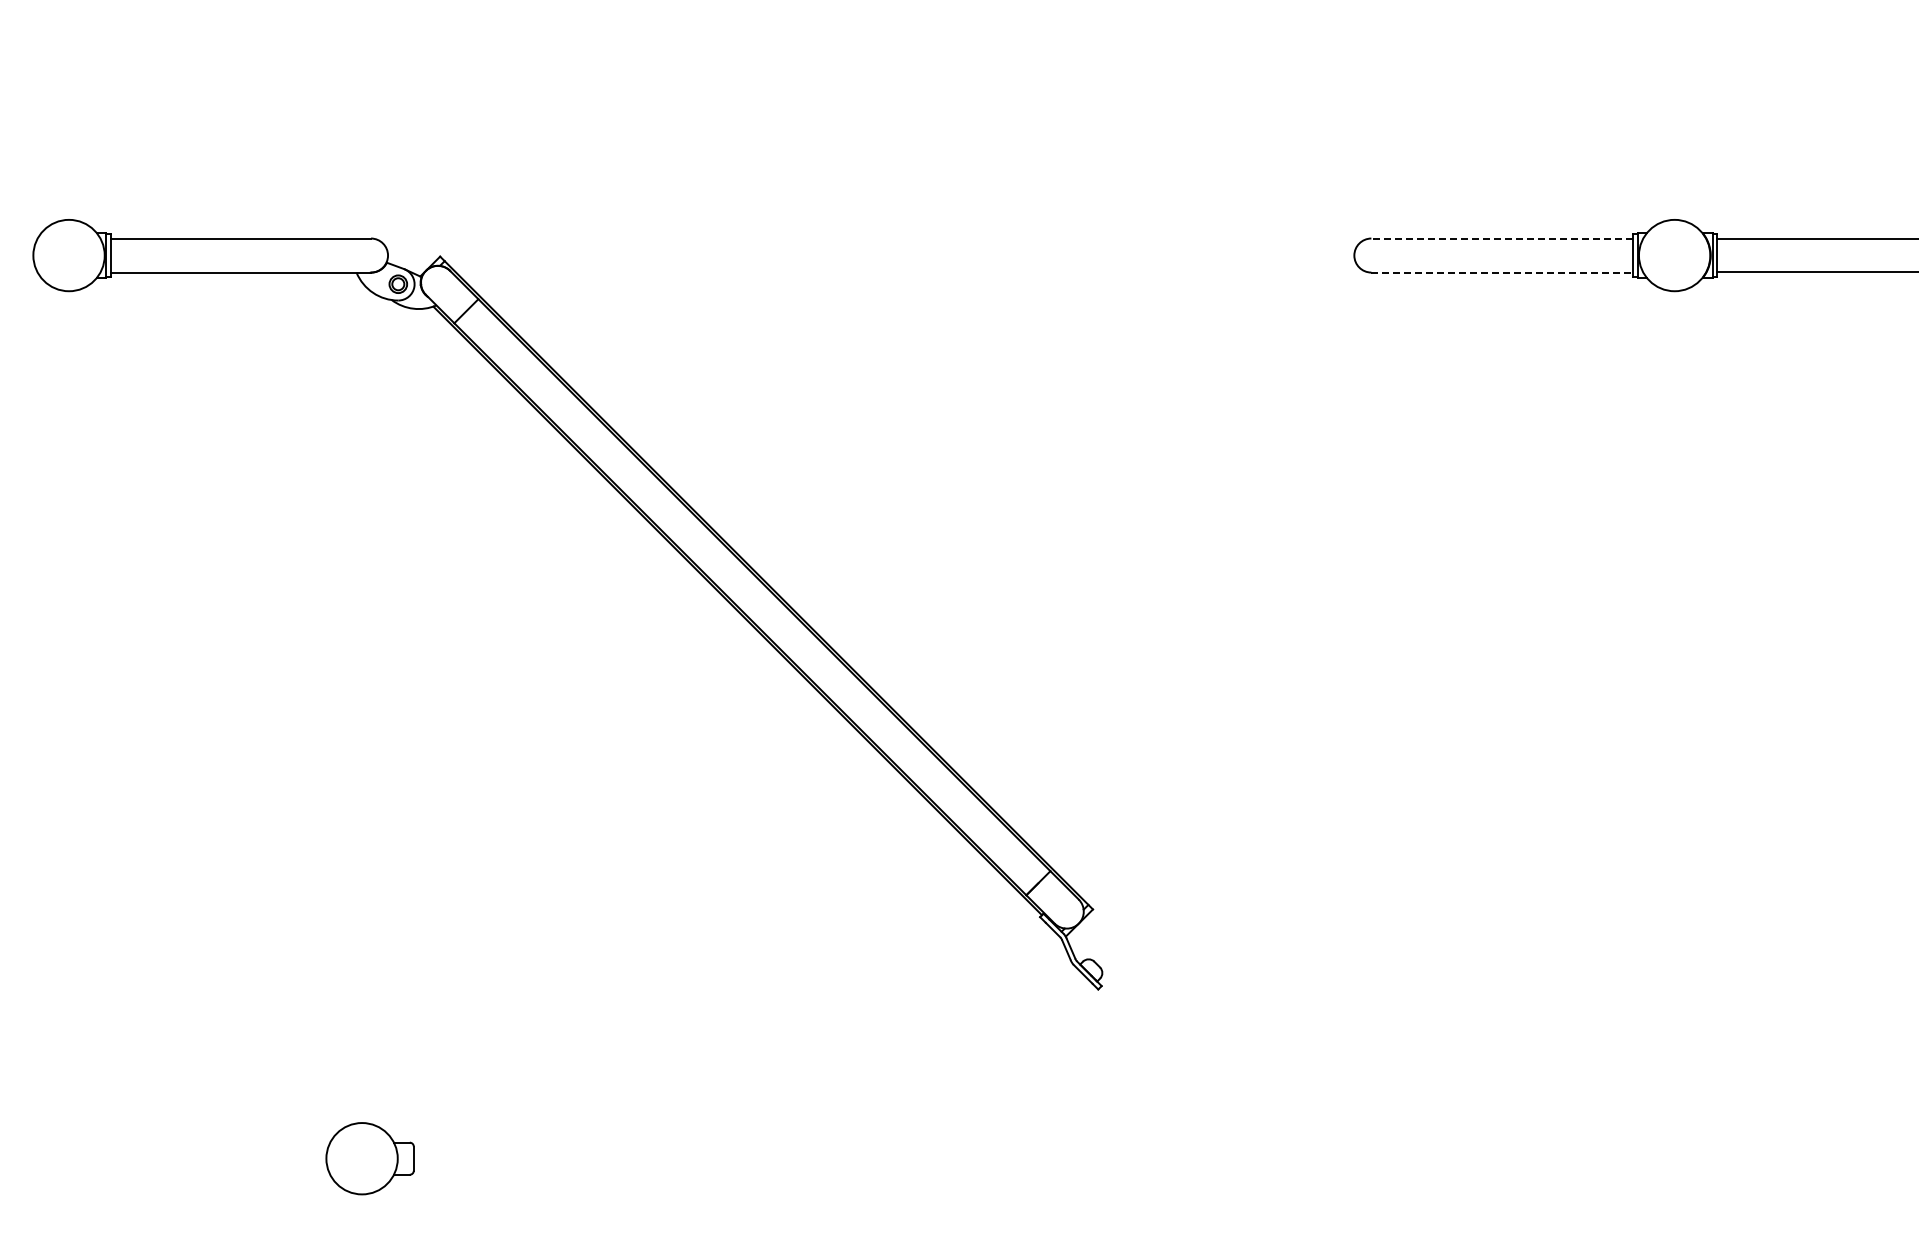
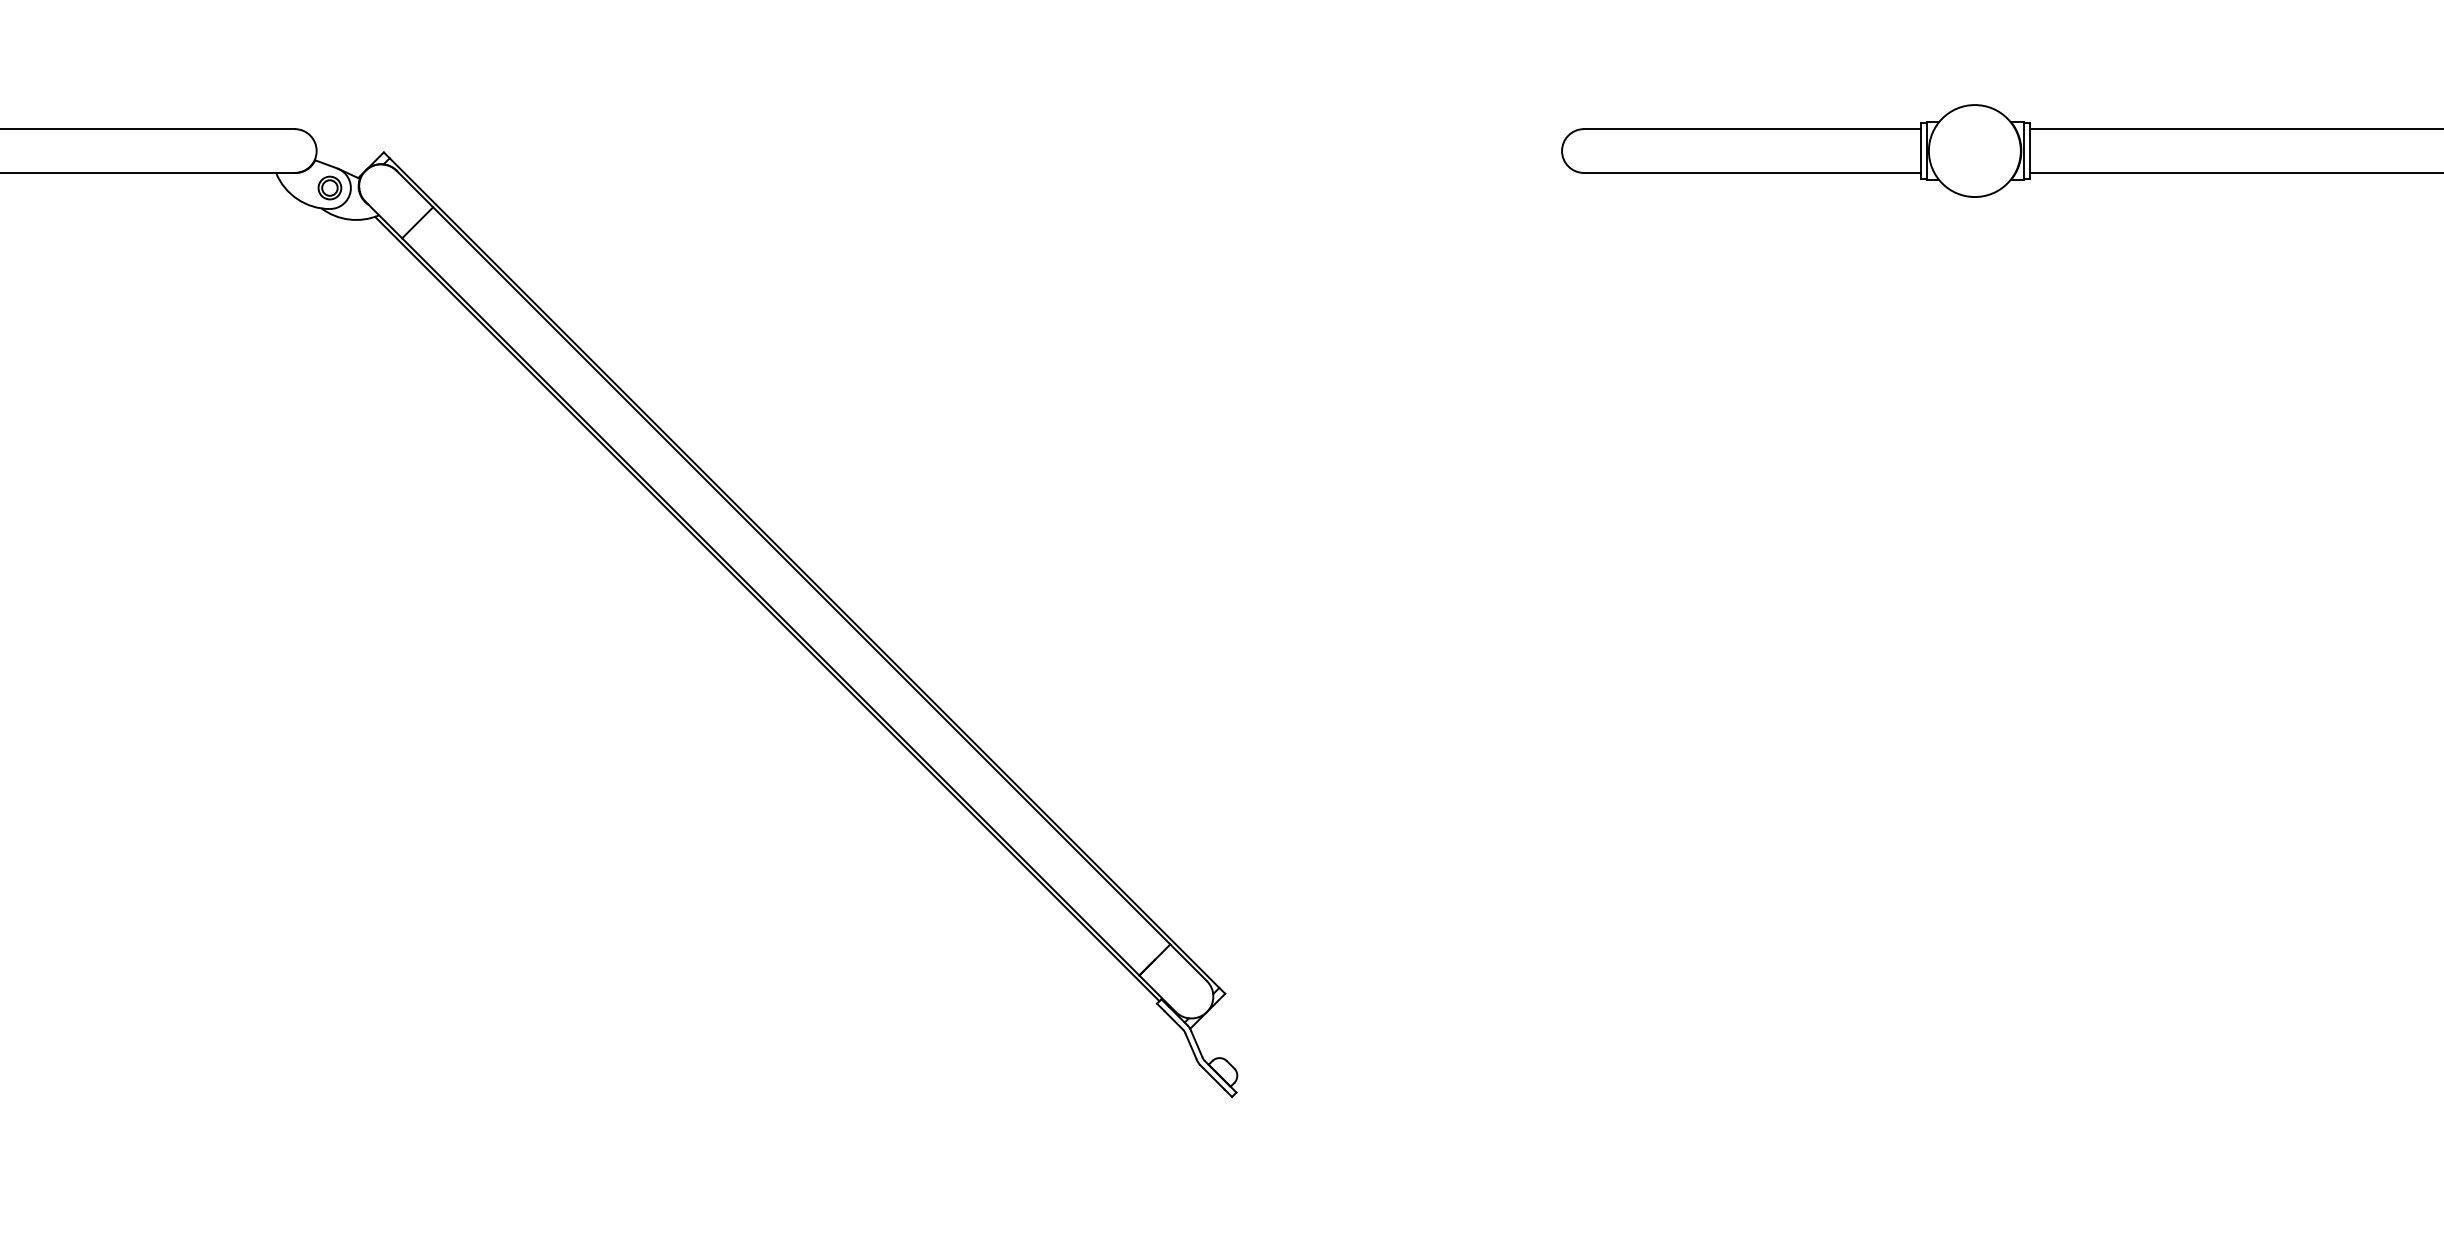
line: (1502, 238) -> (1752, 129), dashed -> solid
line: (1502, 272) -> (1752, 172), dashed -> solid

